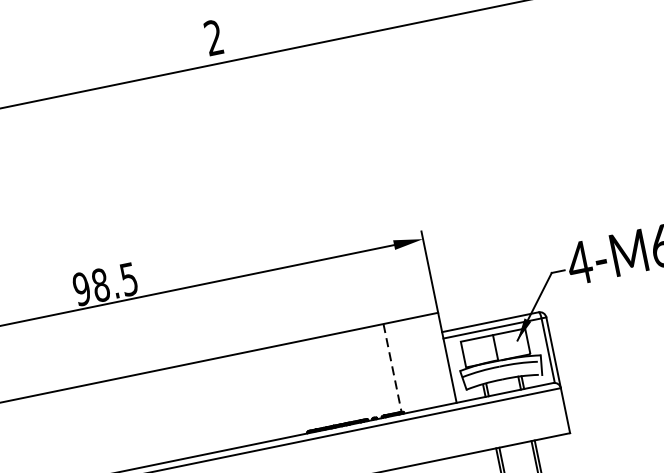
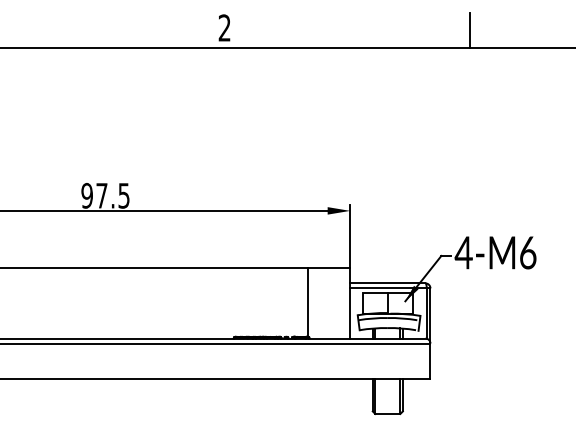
text: (100, 284) -> (101, 195), 98.5 -> 97.5
line: (392, 369) -> (307, 303), dashed -> solid

